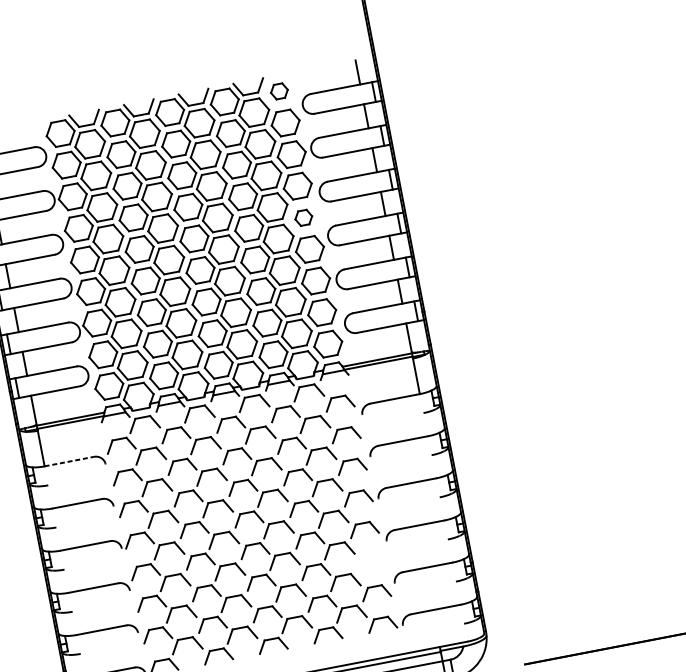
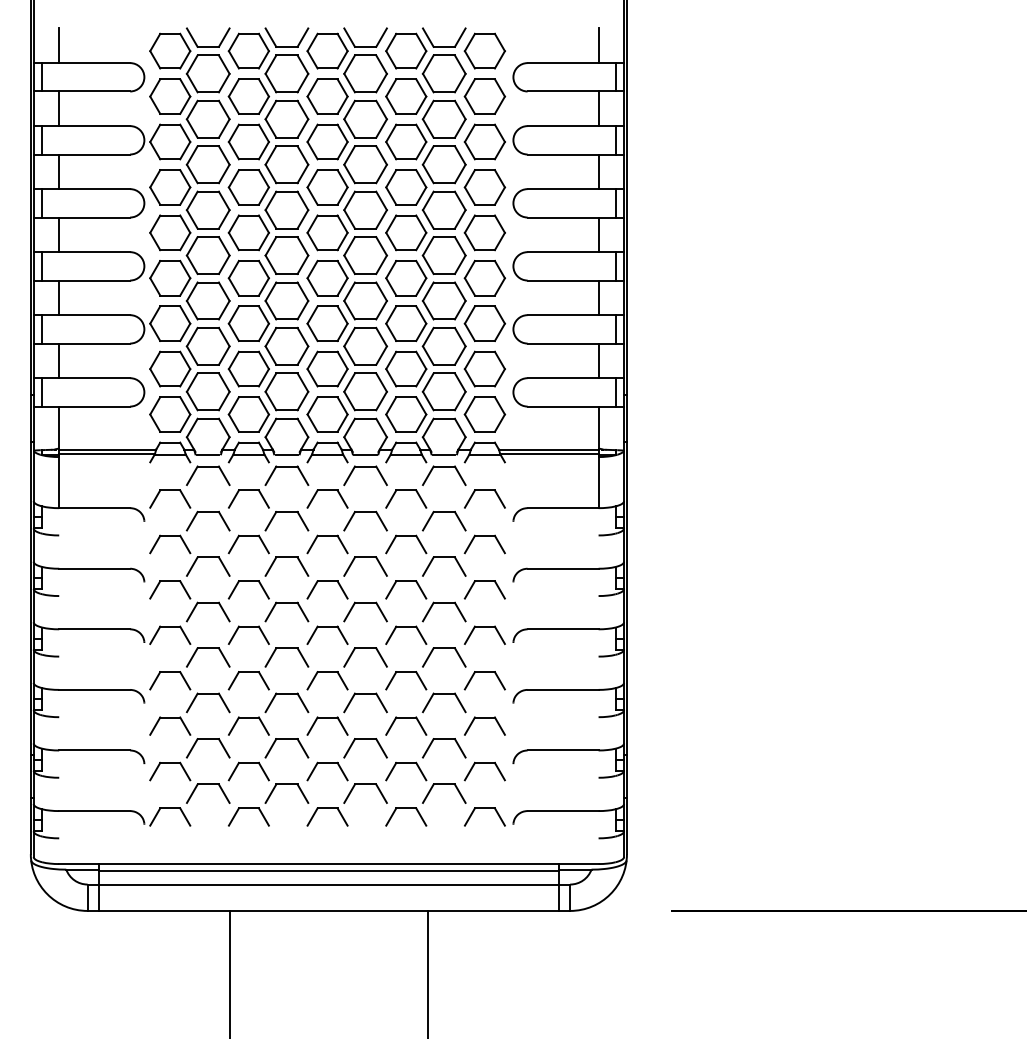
part: (279, 91) -> (484, 50), size x1.67
part: (303, 217) -> (484, 232), size x1.67
line: (69, 461) -> (95, 508), dashed -> solid
part: (368, 555) -> (484, 718), added

